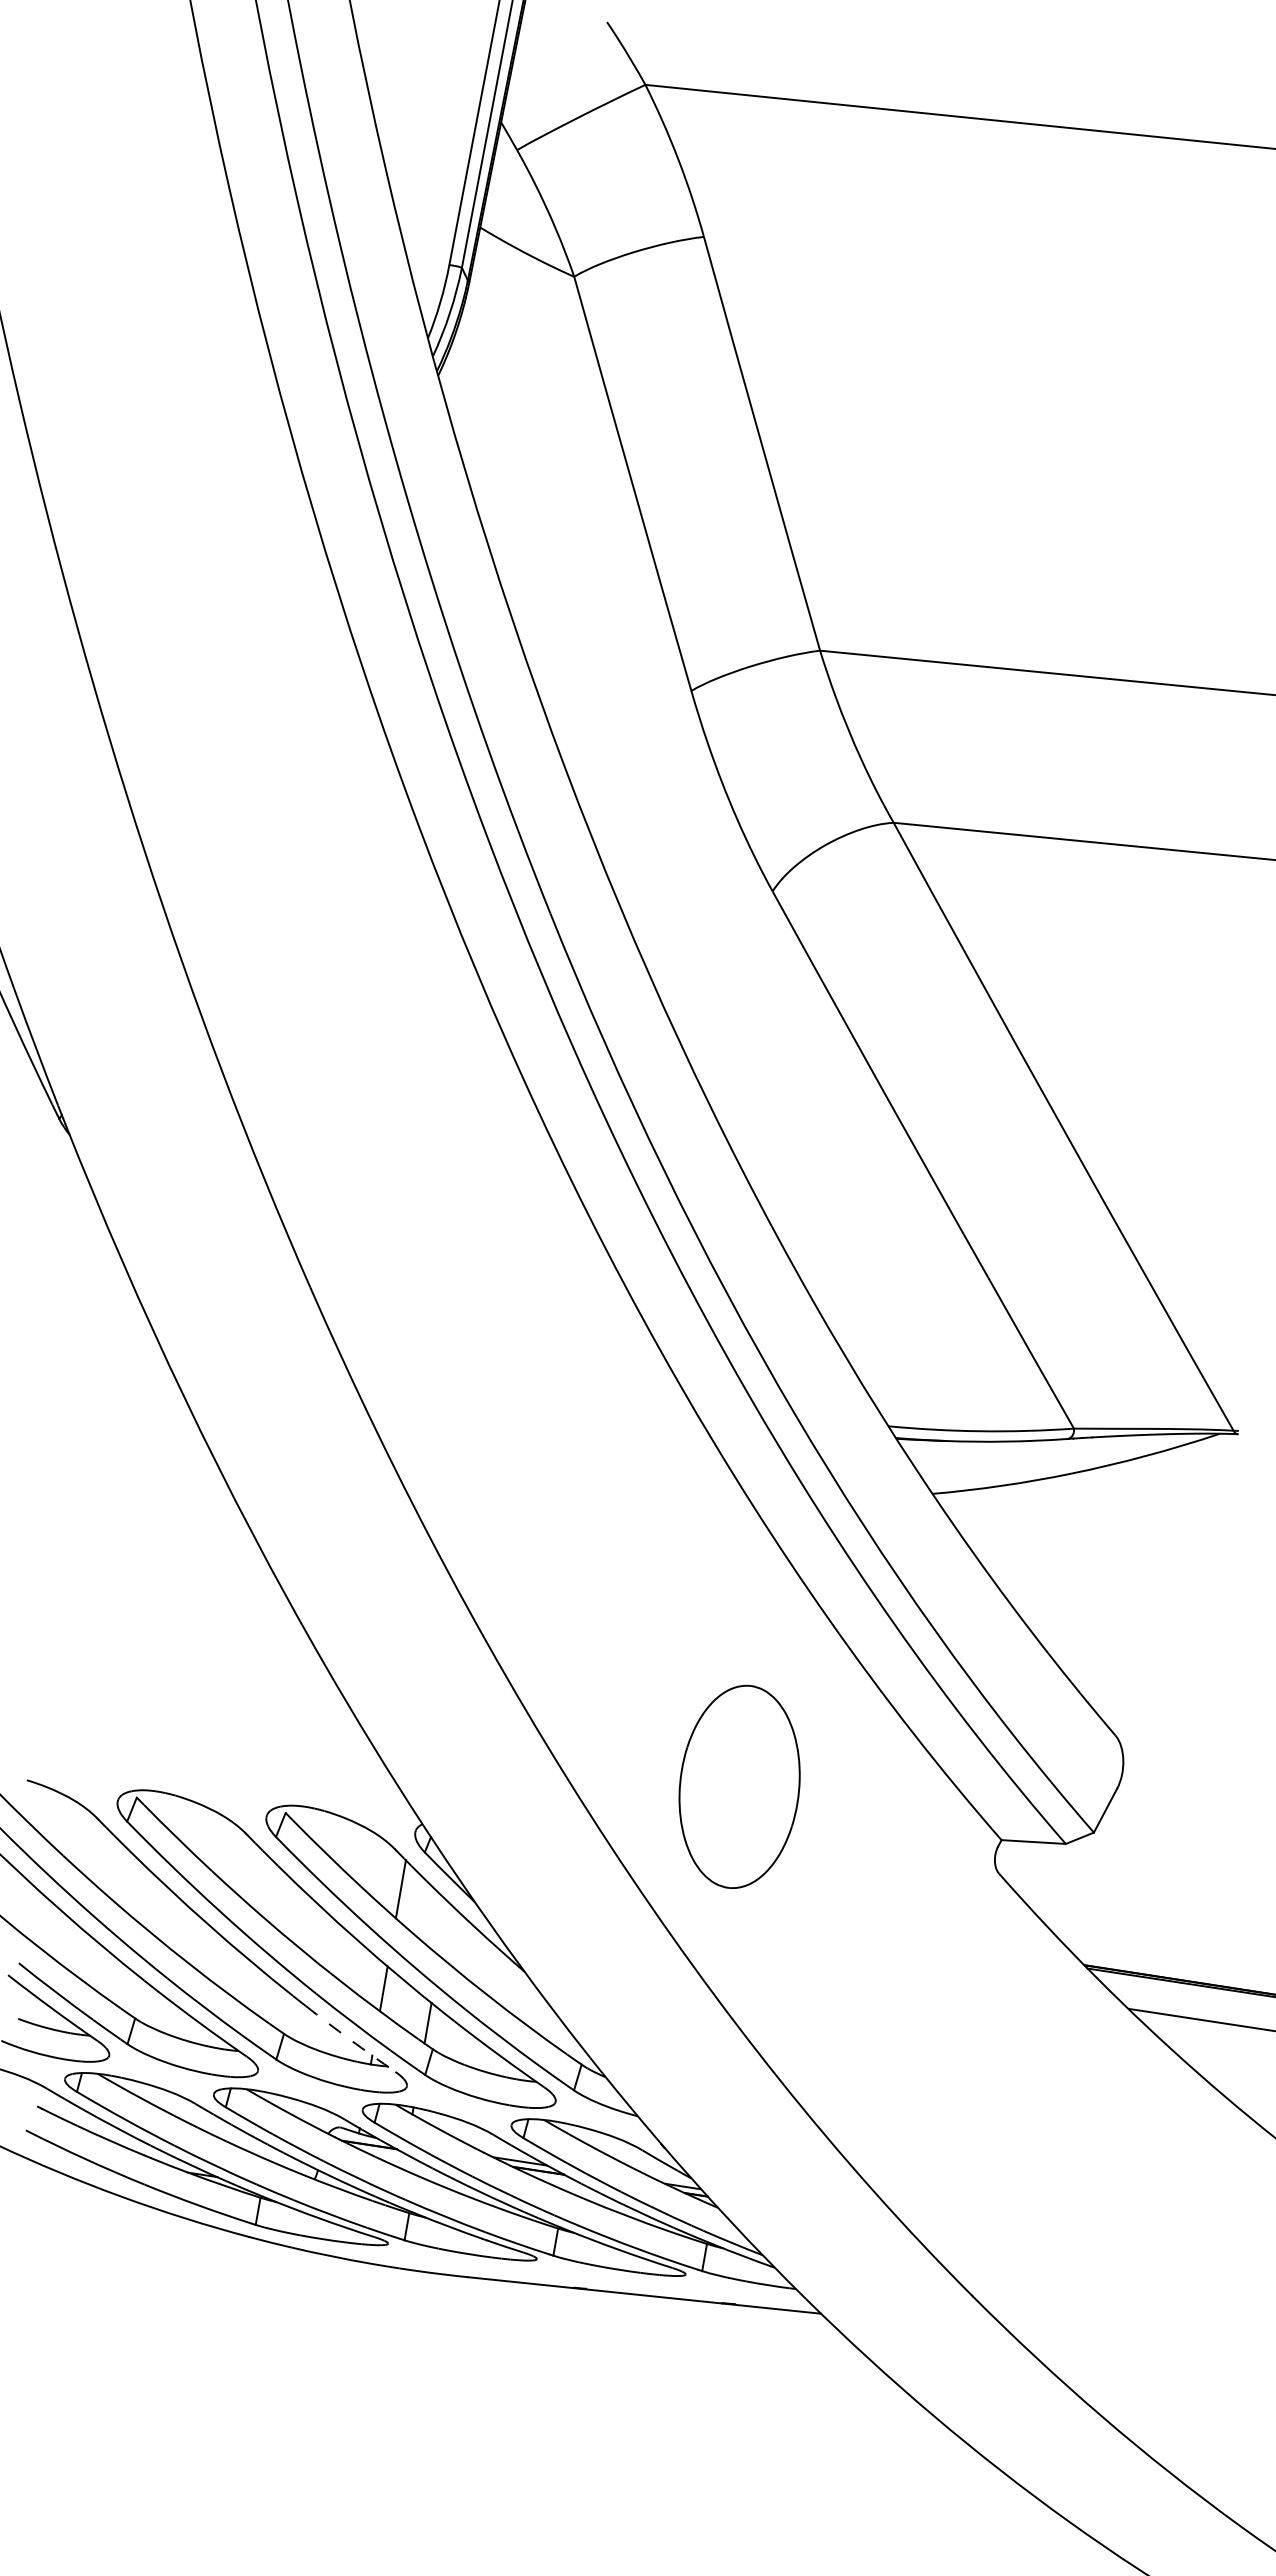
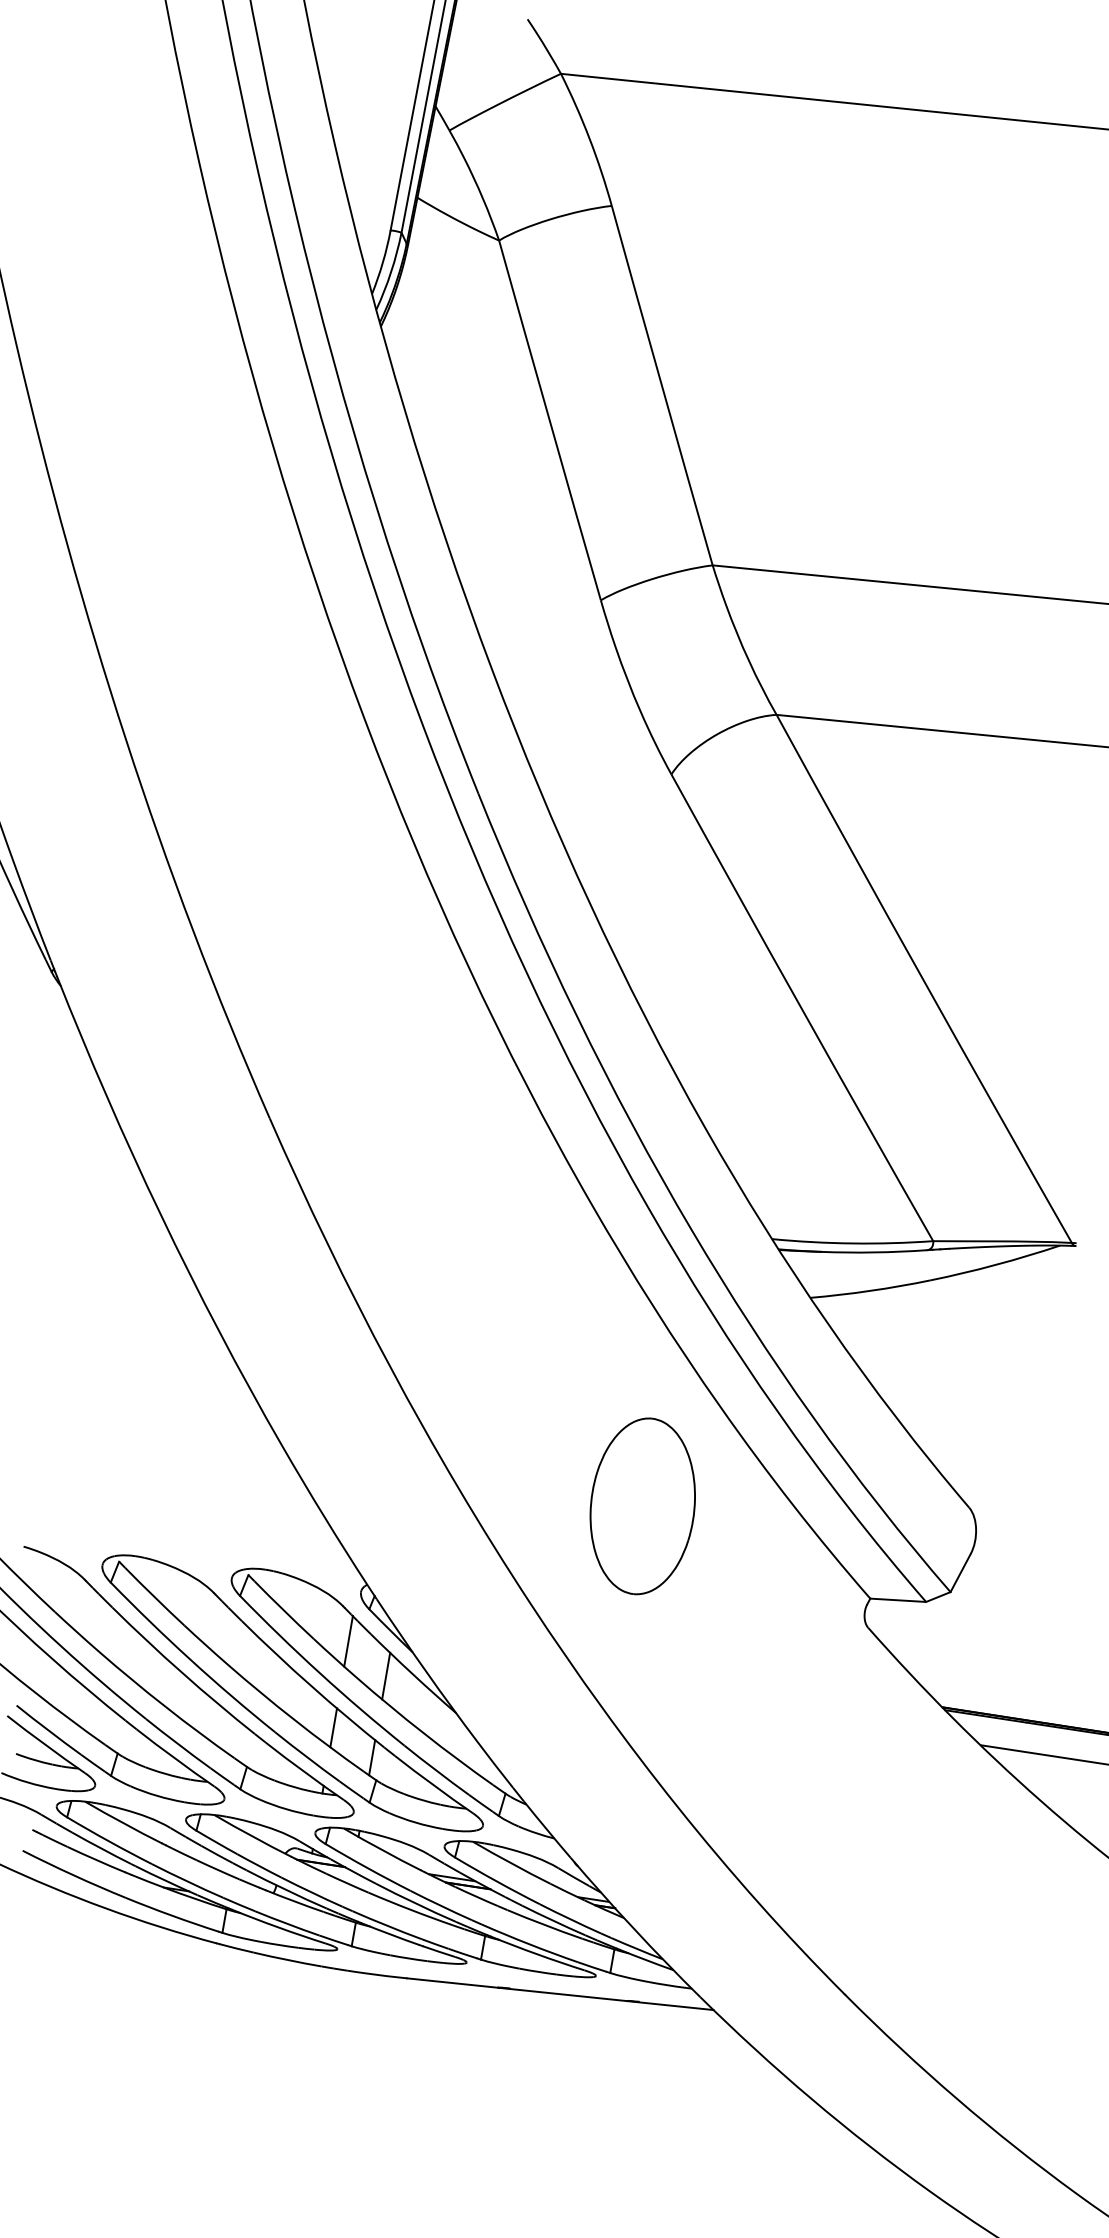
part: (739, 1786) -> (642, 1506), moved
line: (443, 1929) -> (385, 1676), added
arc: (350, 2039) -> (304, 1771), dashed -> solid

